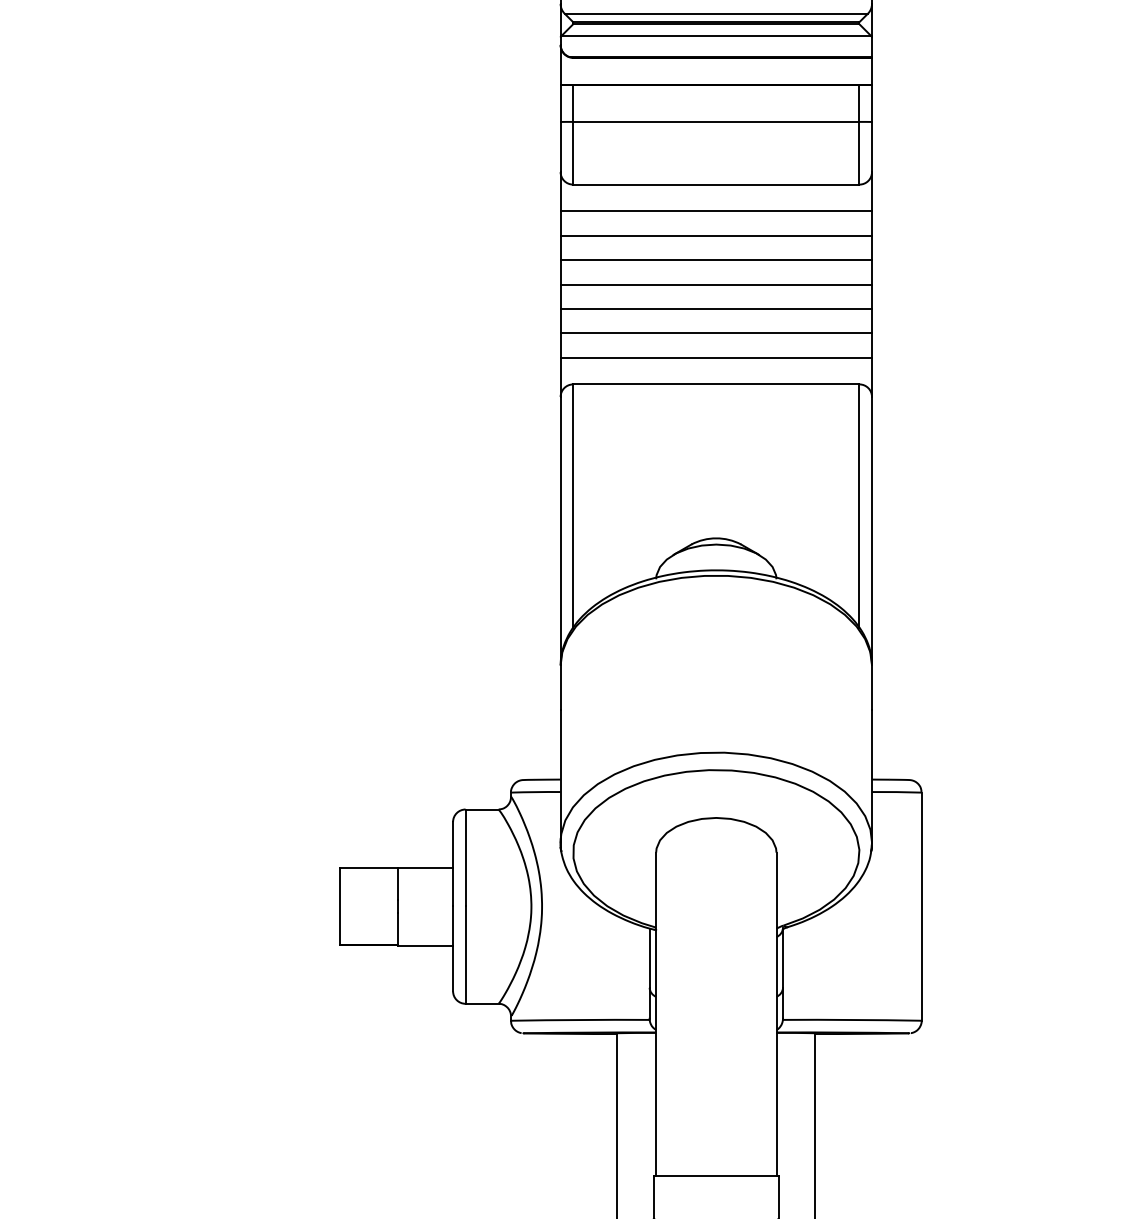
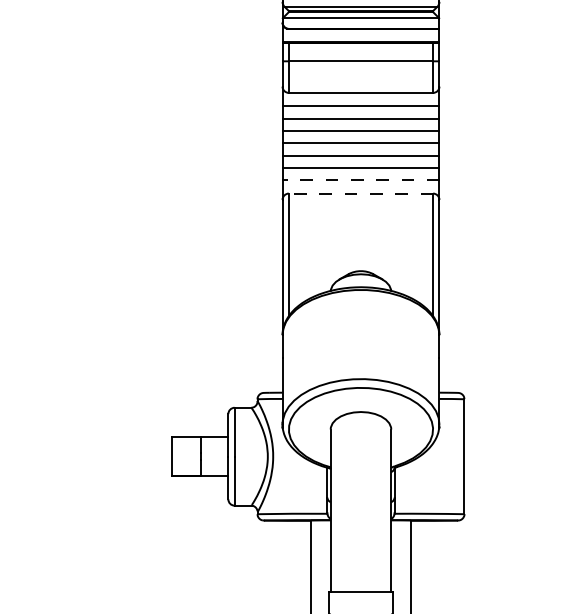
line: (715, 358) -> (360, 180), solid -> dashed
line: (715, 384) -> (360, 193), solid -> dashed

